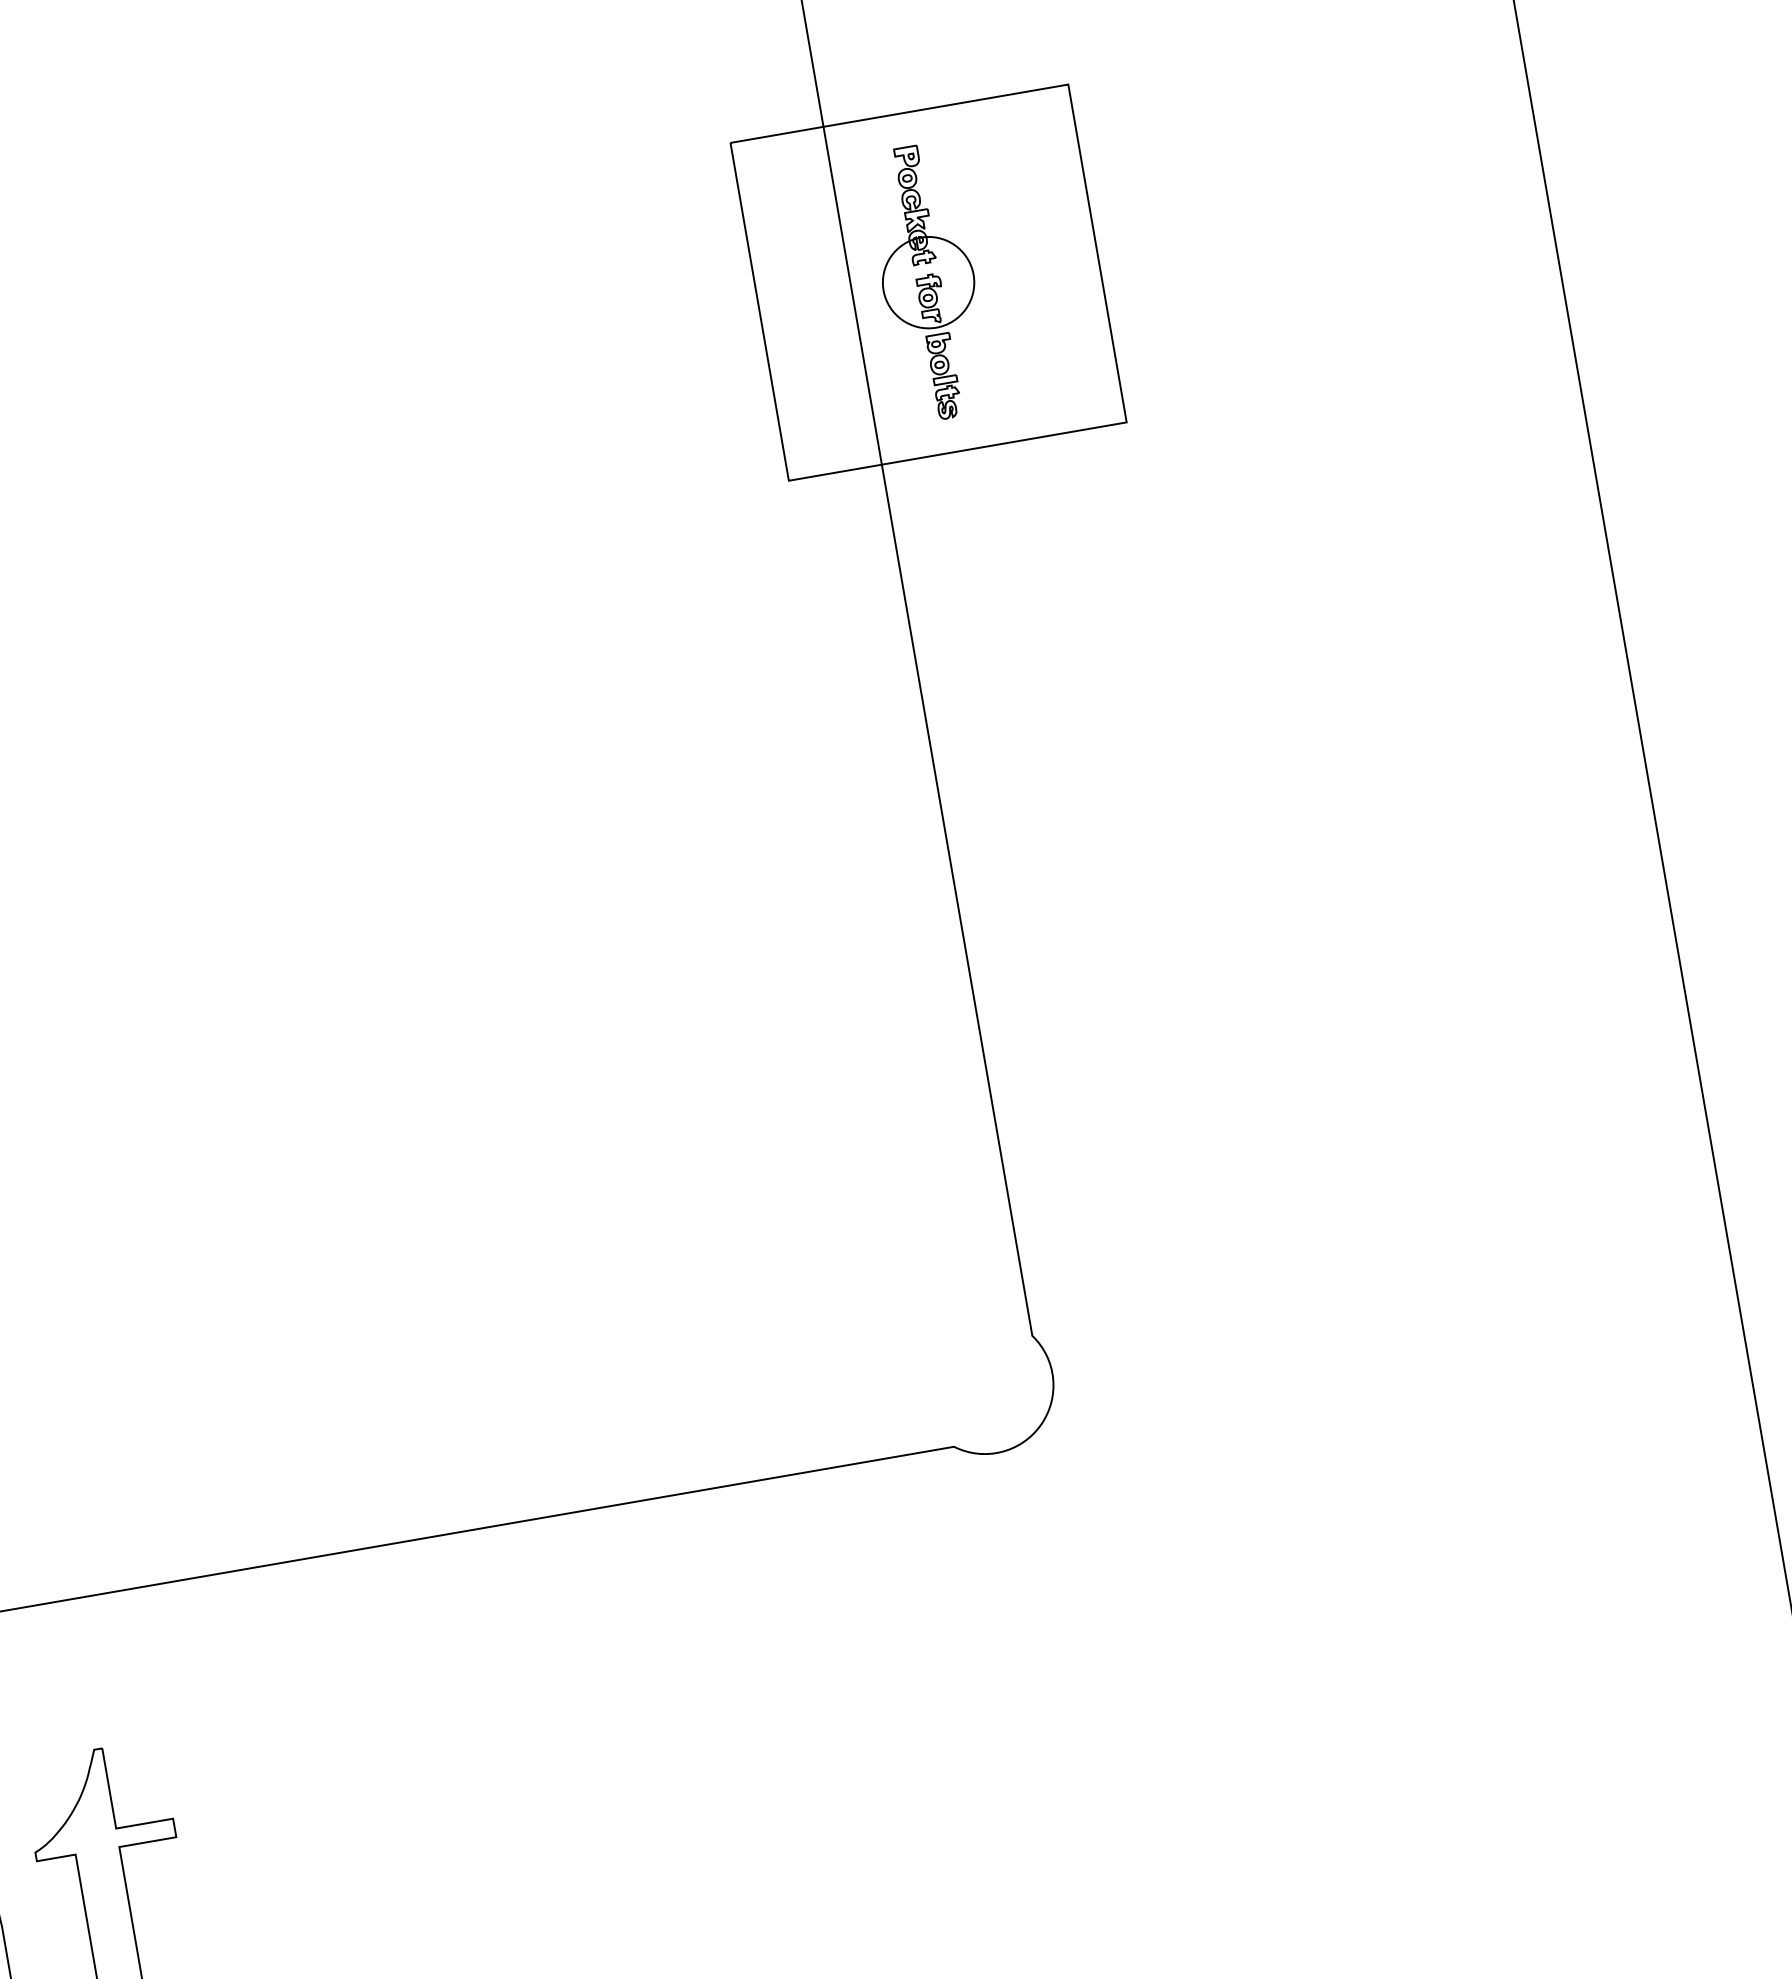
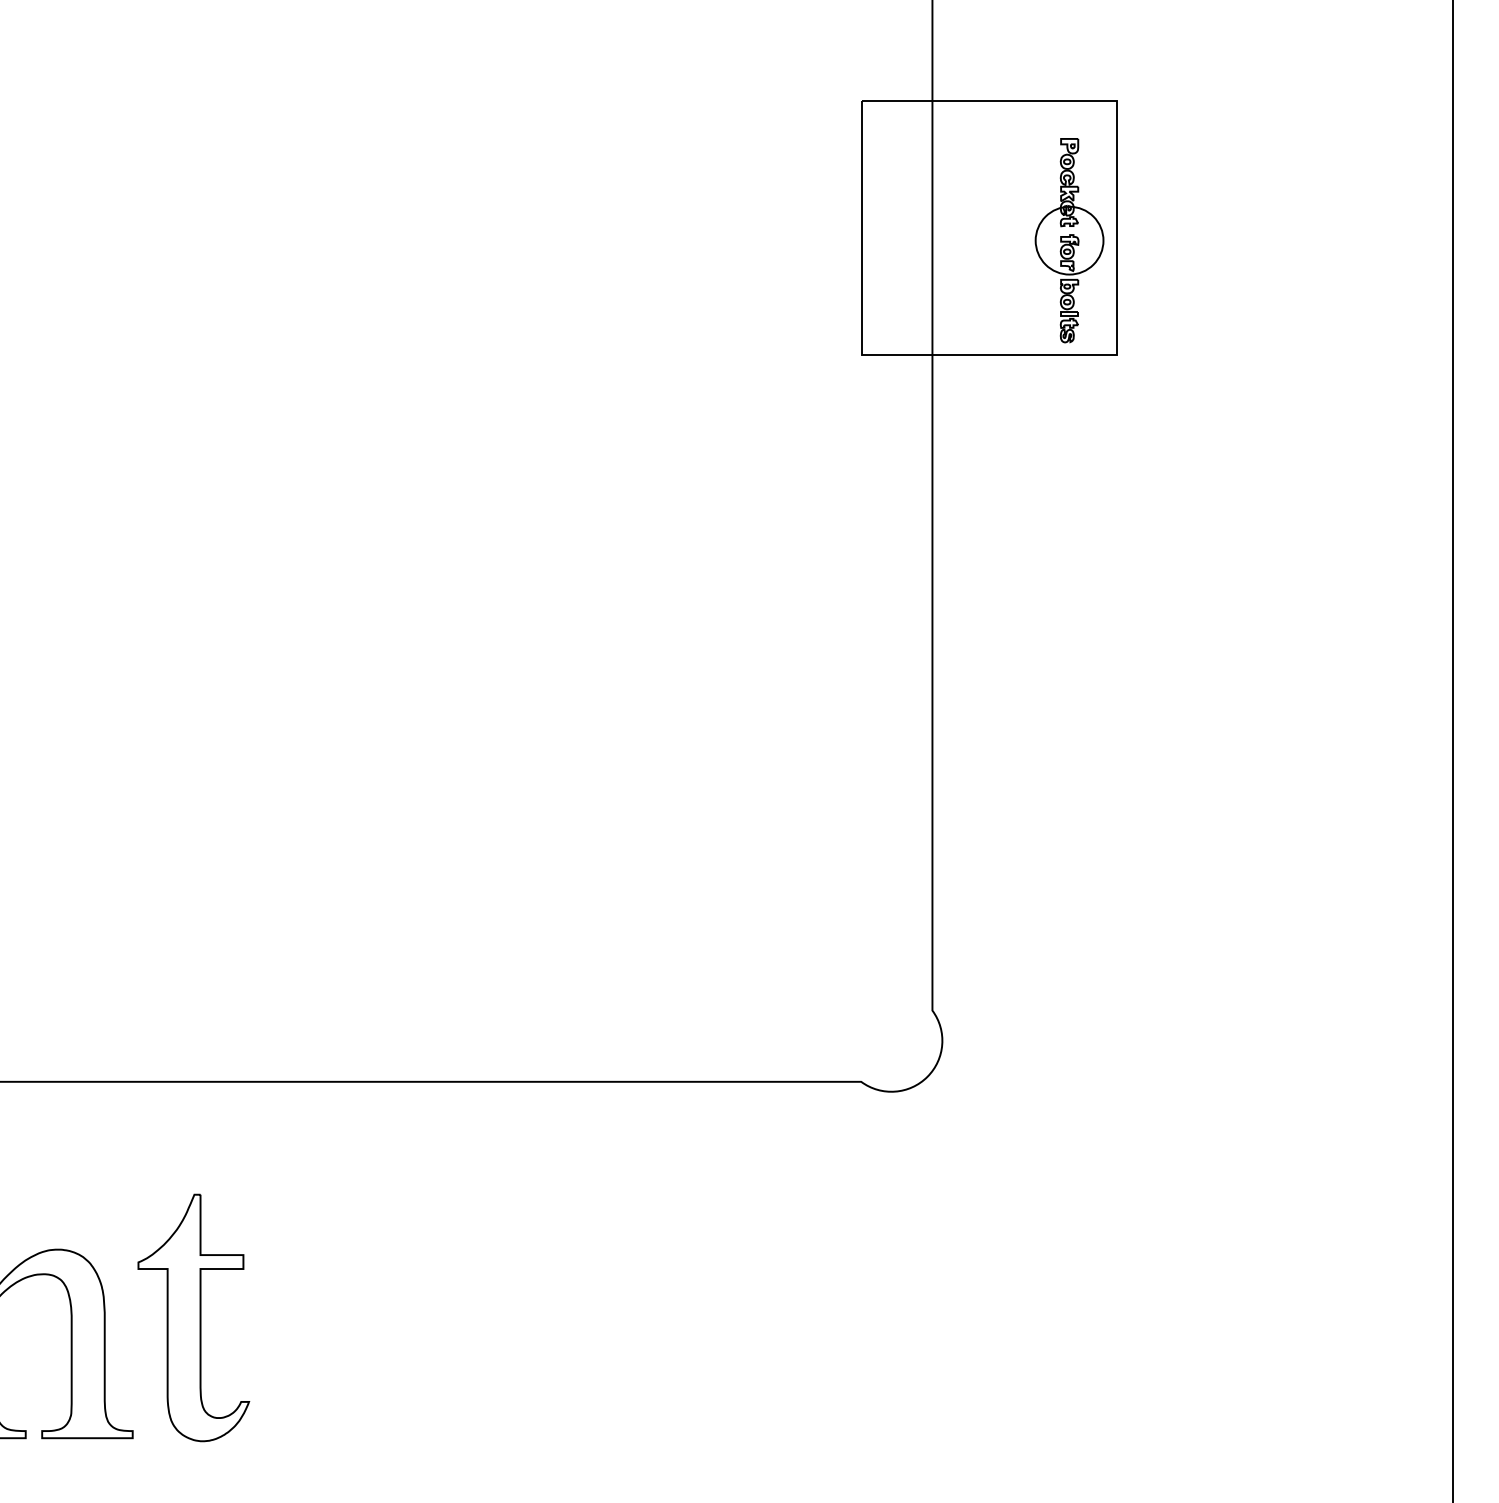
part: (928, 282) -> (1069, 240), moved

